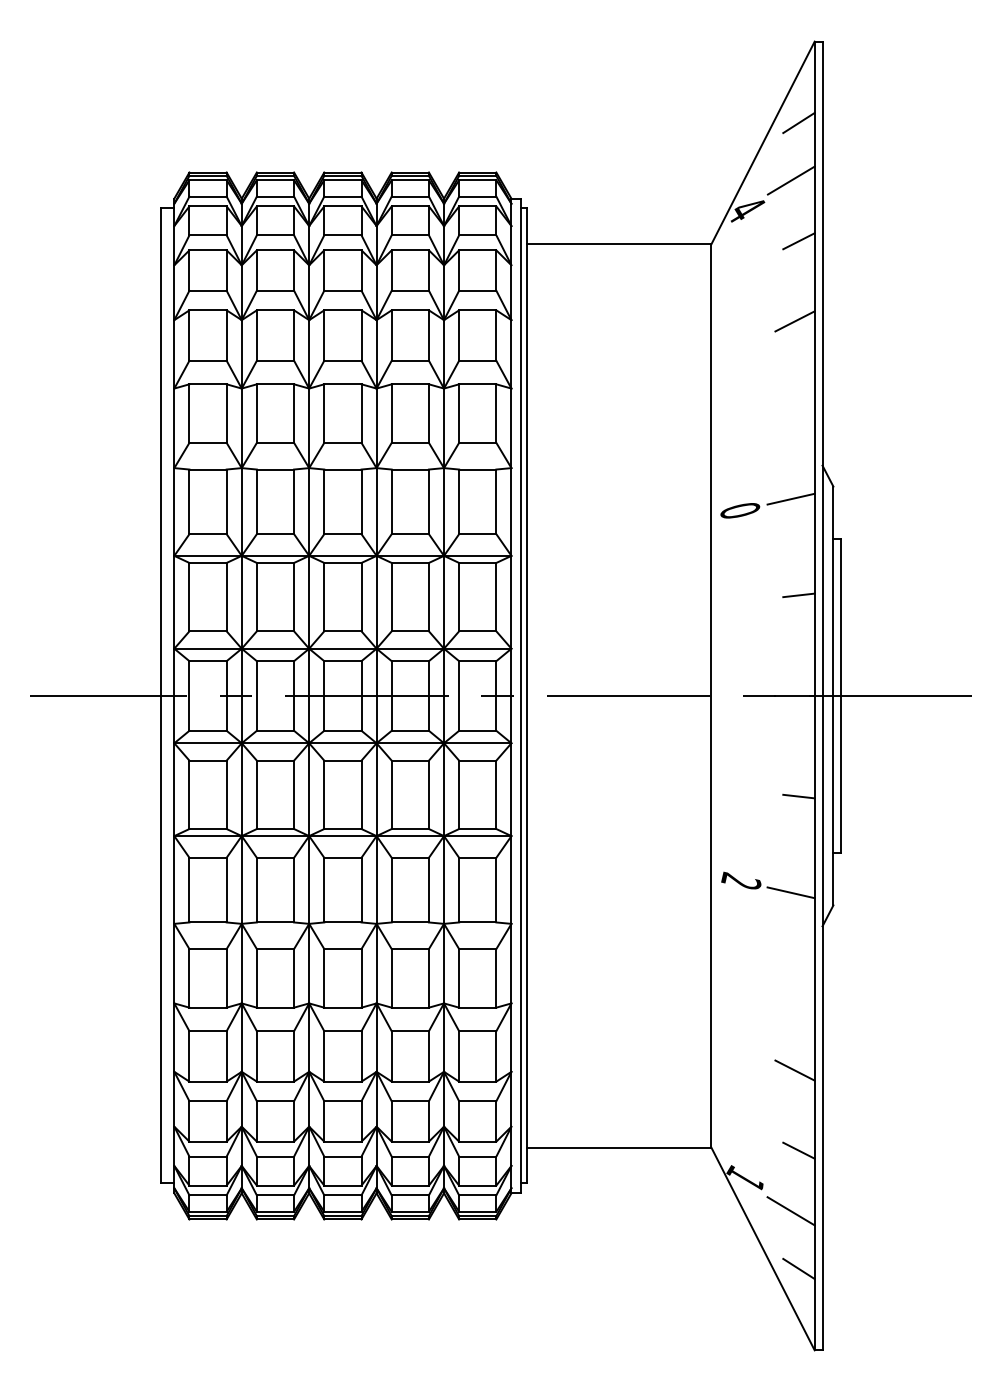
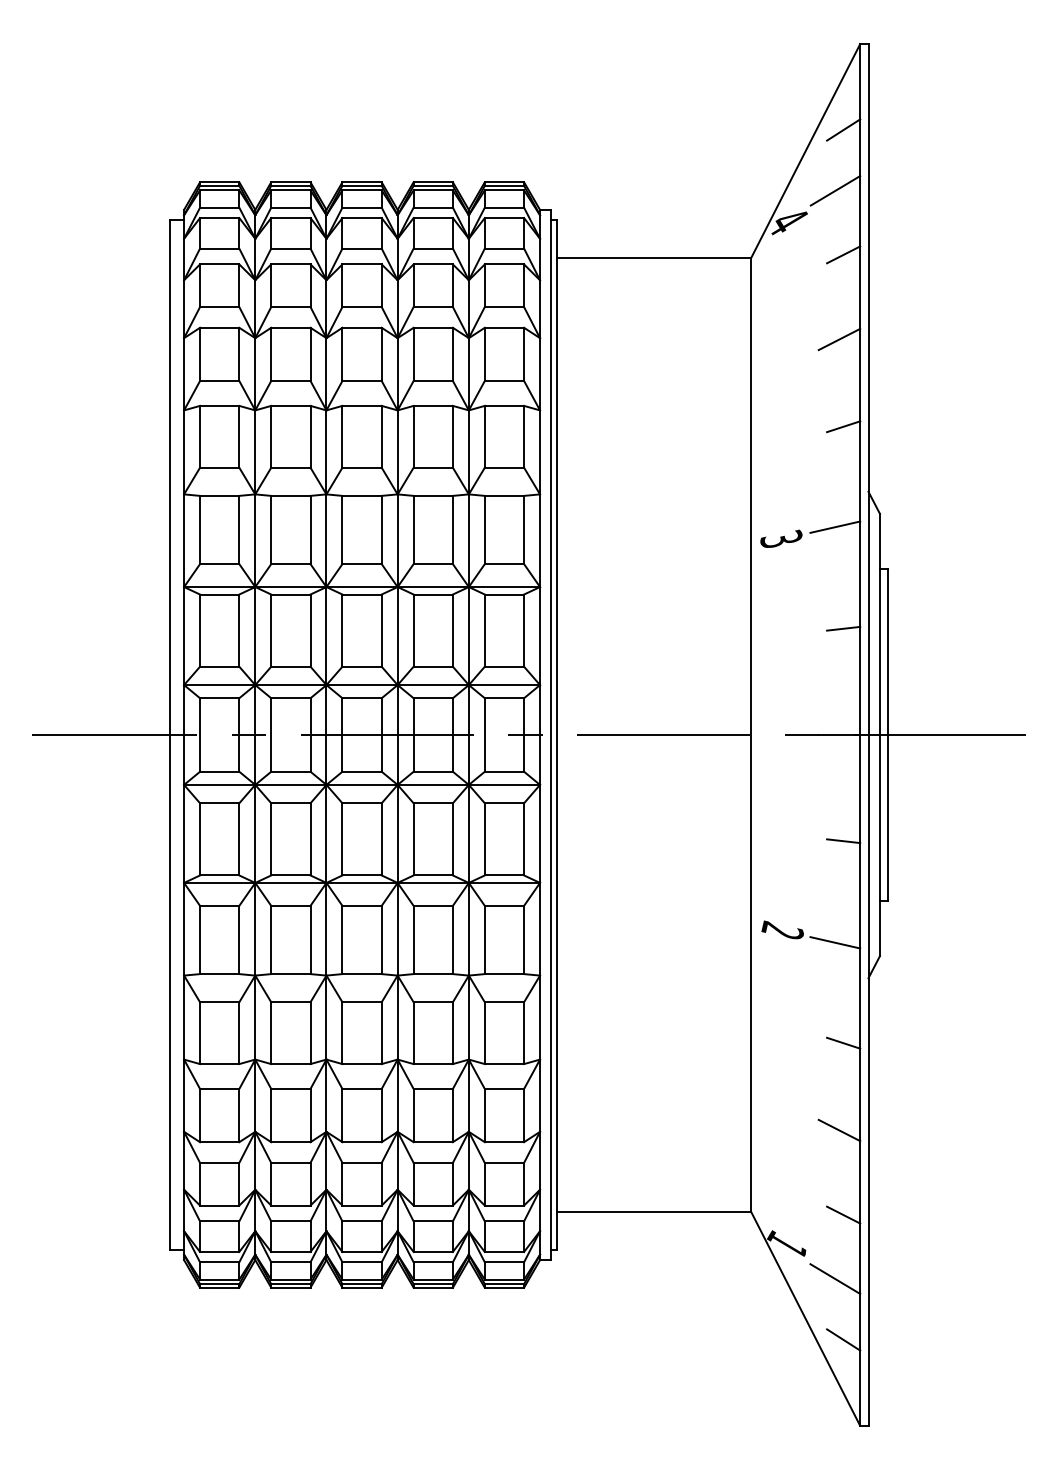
line: (798, 403) -> (843, 426), added
text: (740, 509) -> (781, 538), 0 -> 3
line: (798, 987) -> (843, 1042), added

